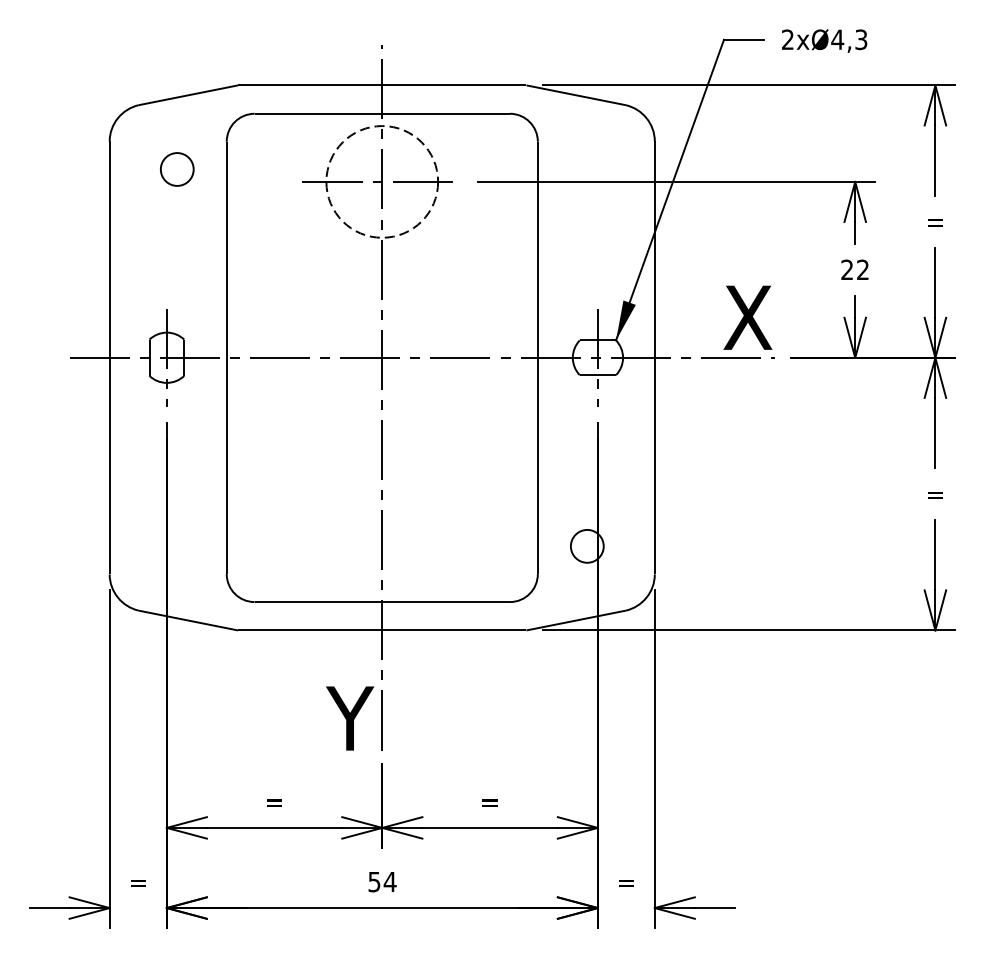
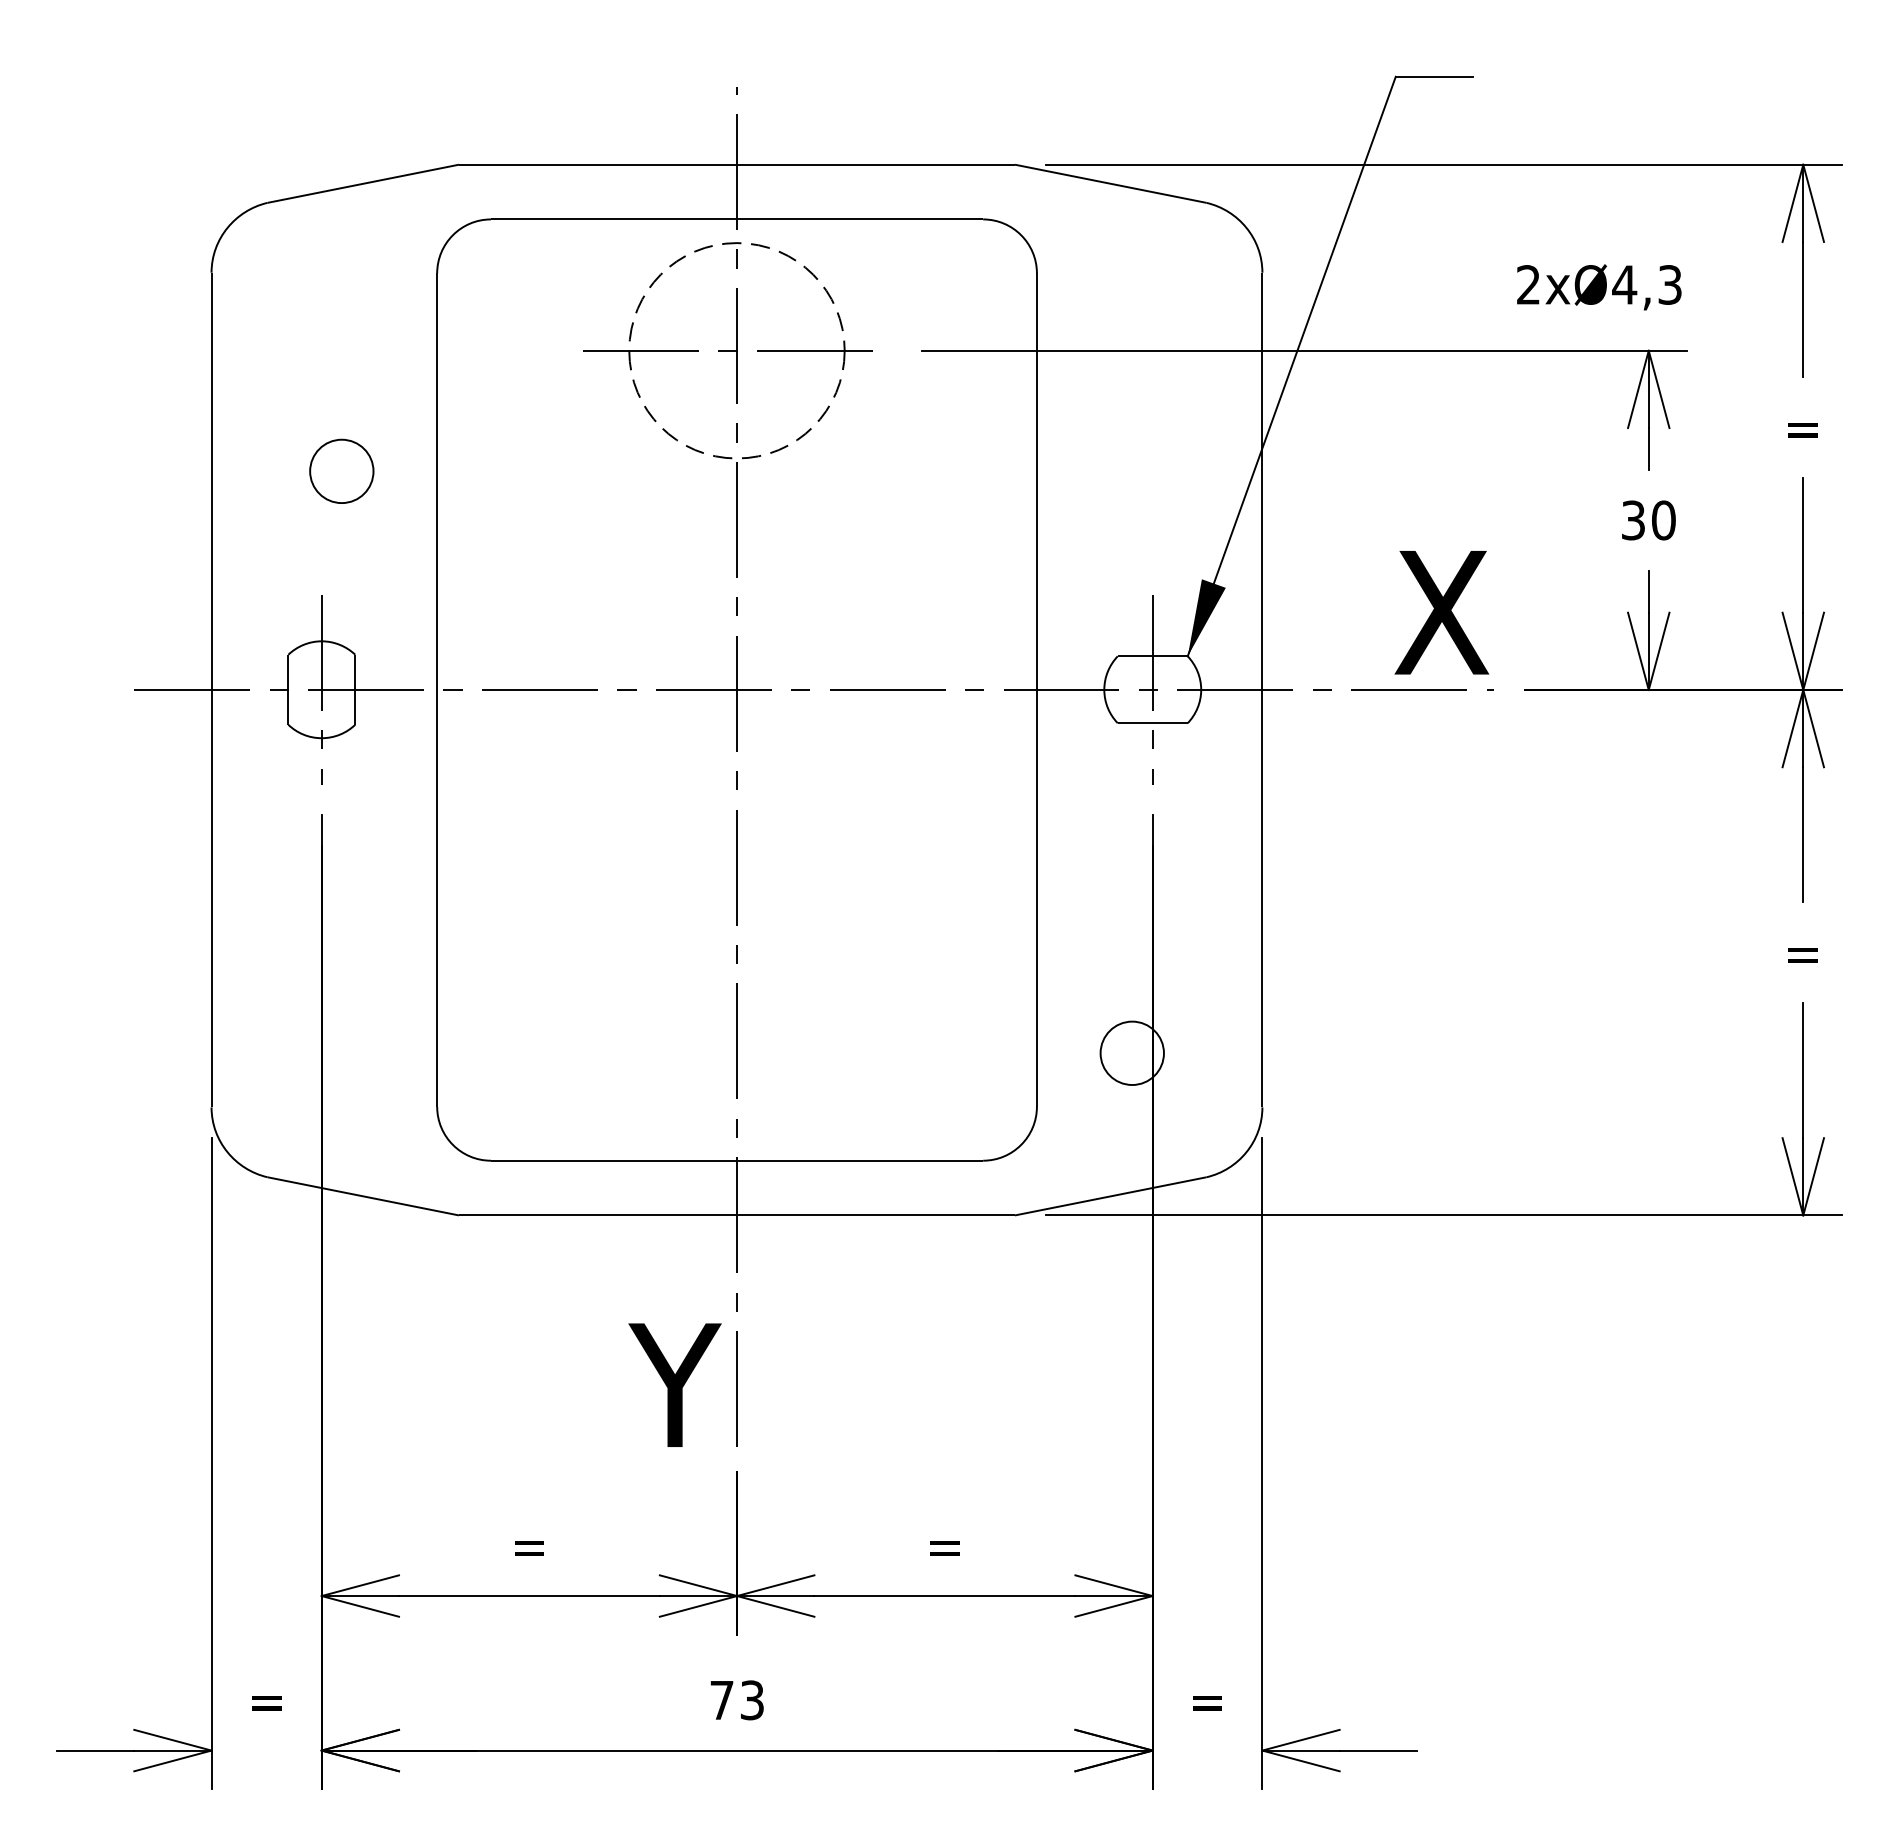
text: (824, 40) -> (1599, 286), moved
circle: (177, 169) -> (342, 471), moved
text: (855, 269) -> (1649, 519), 22 -> 30
text: (382, 881) -> (737, 1699), 54 -> 73

